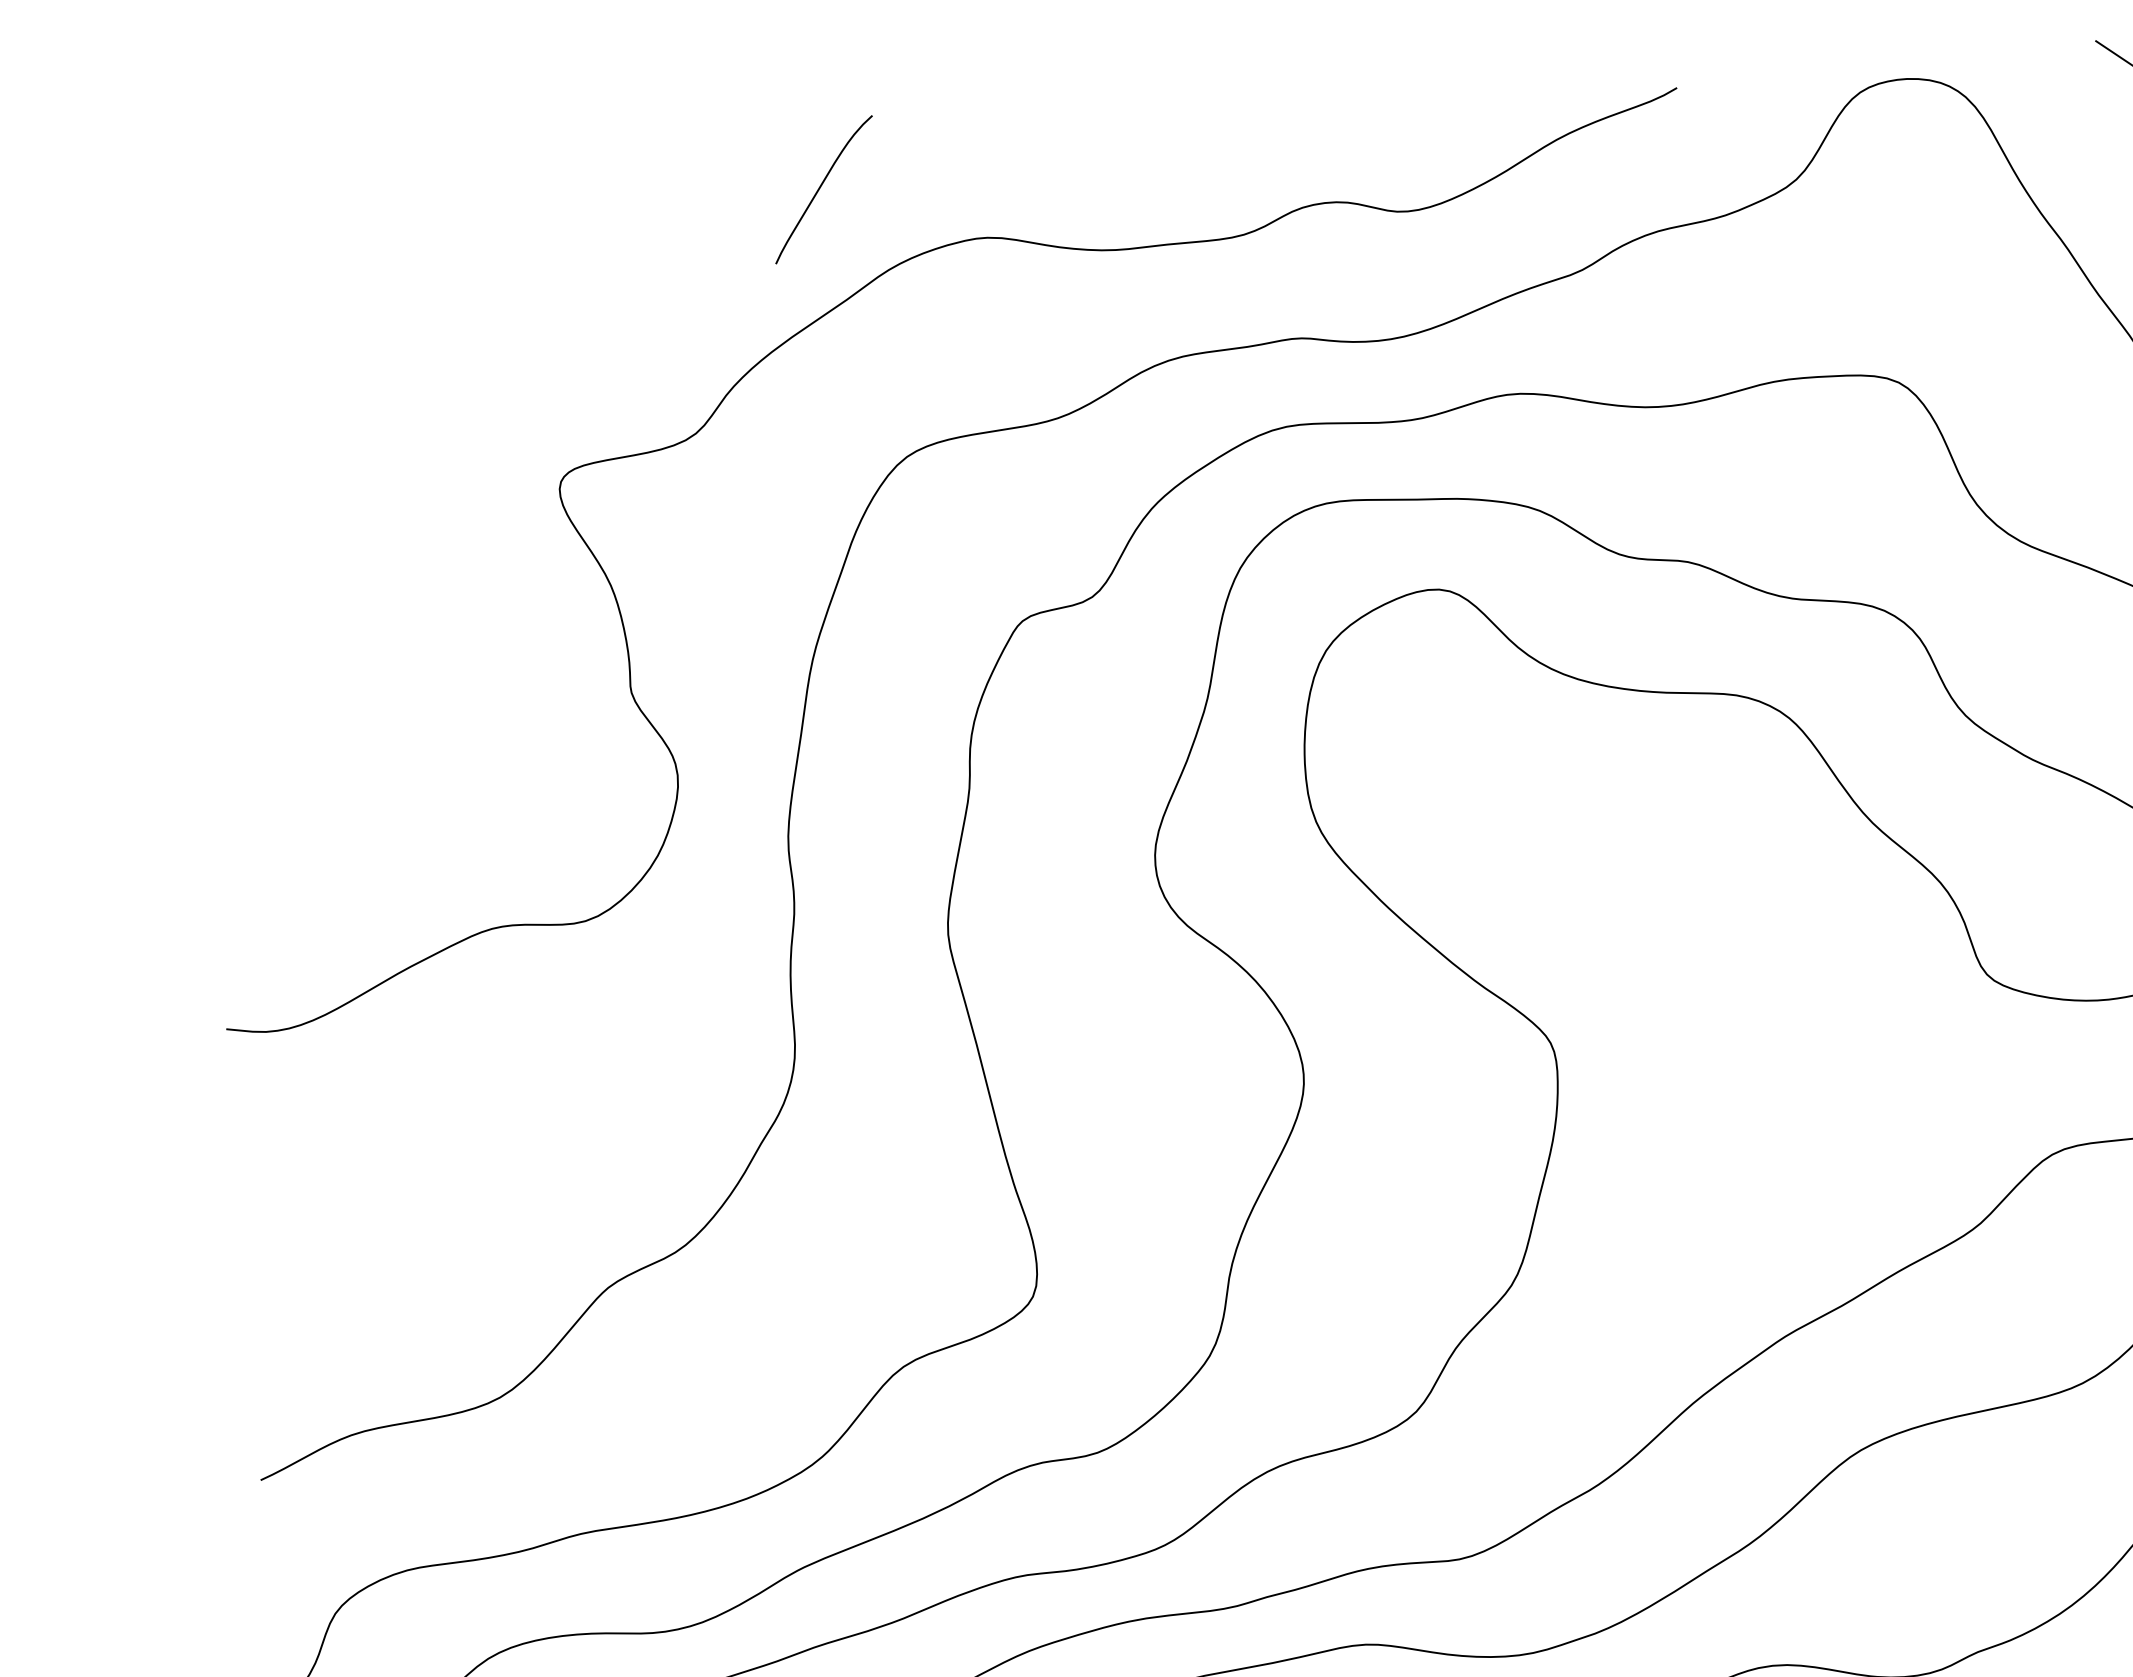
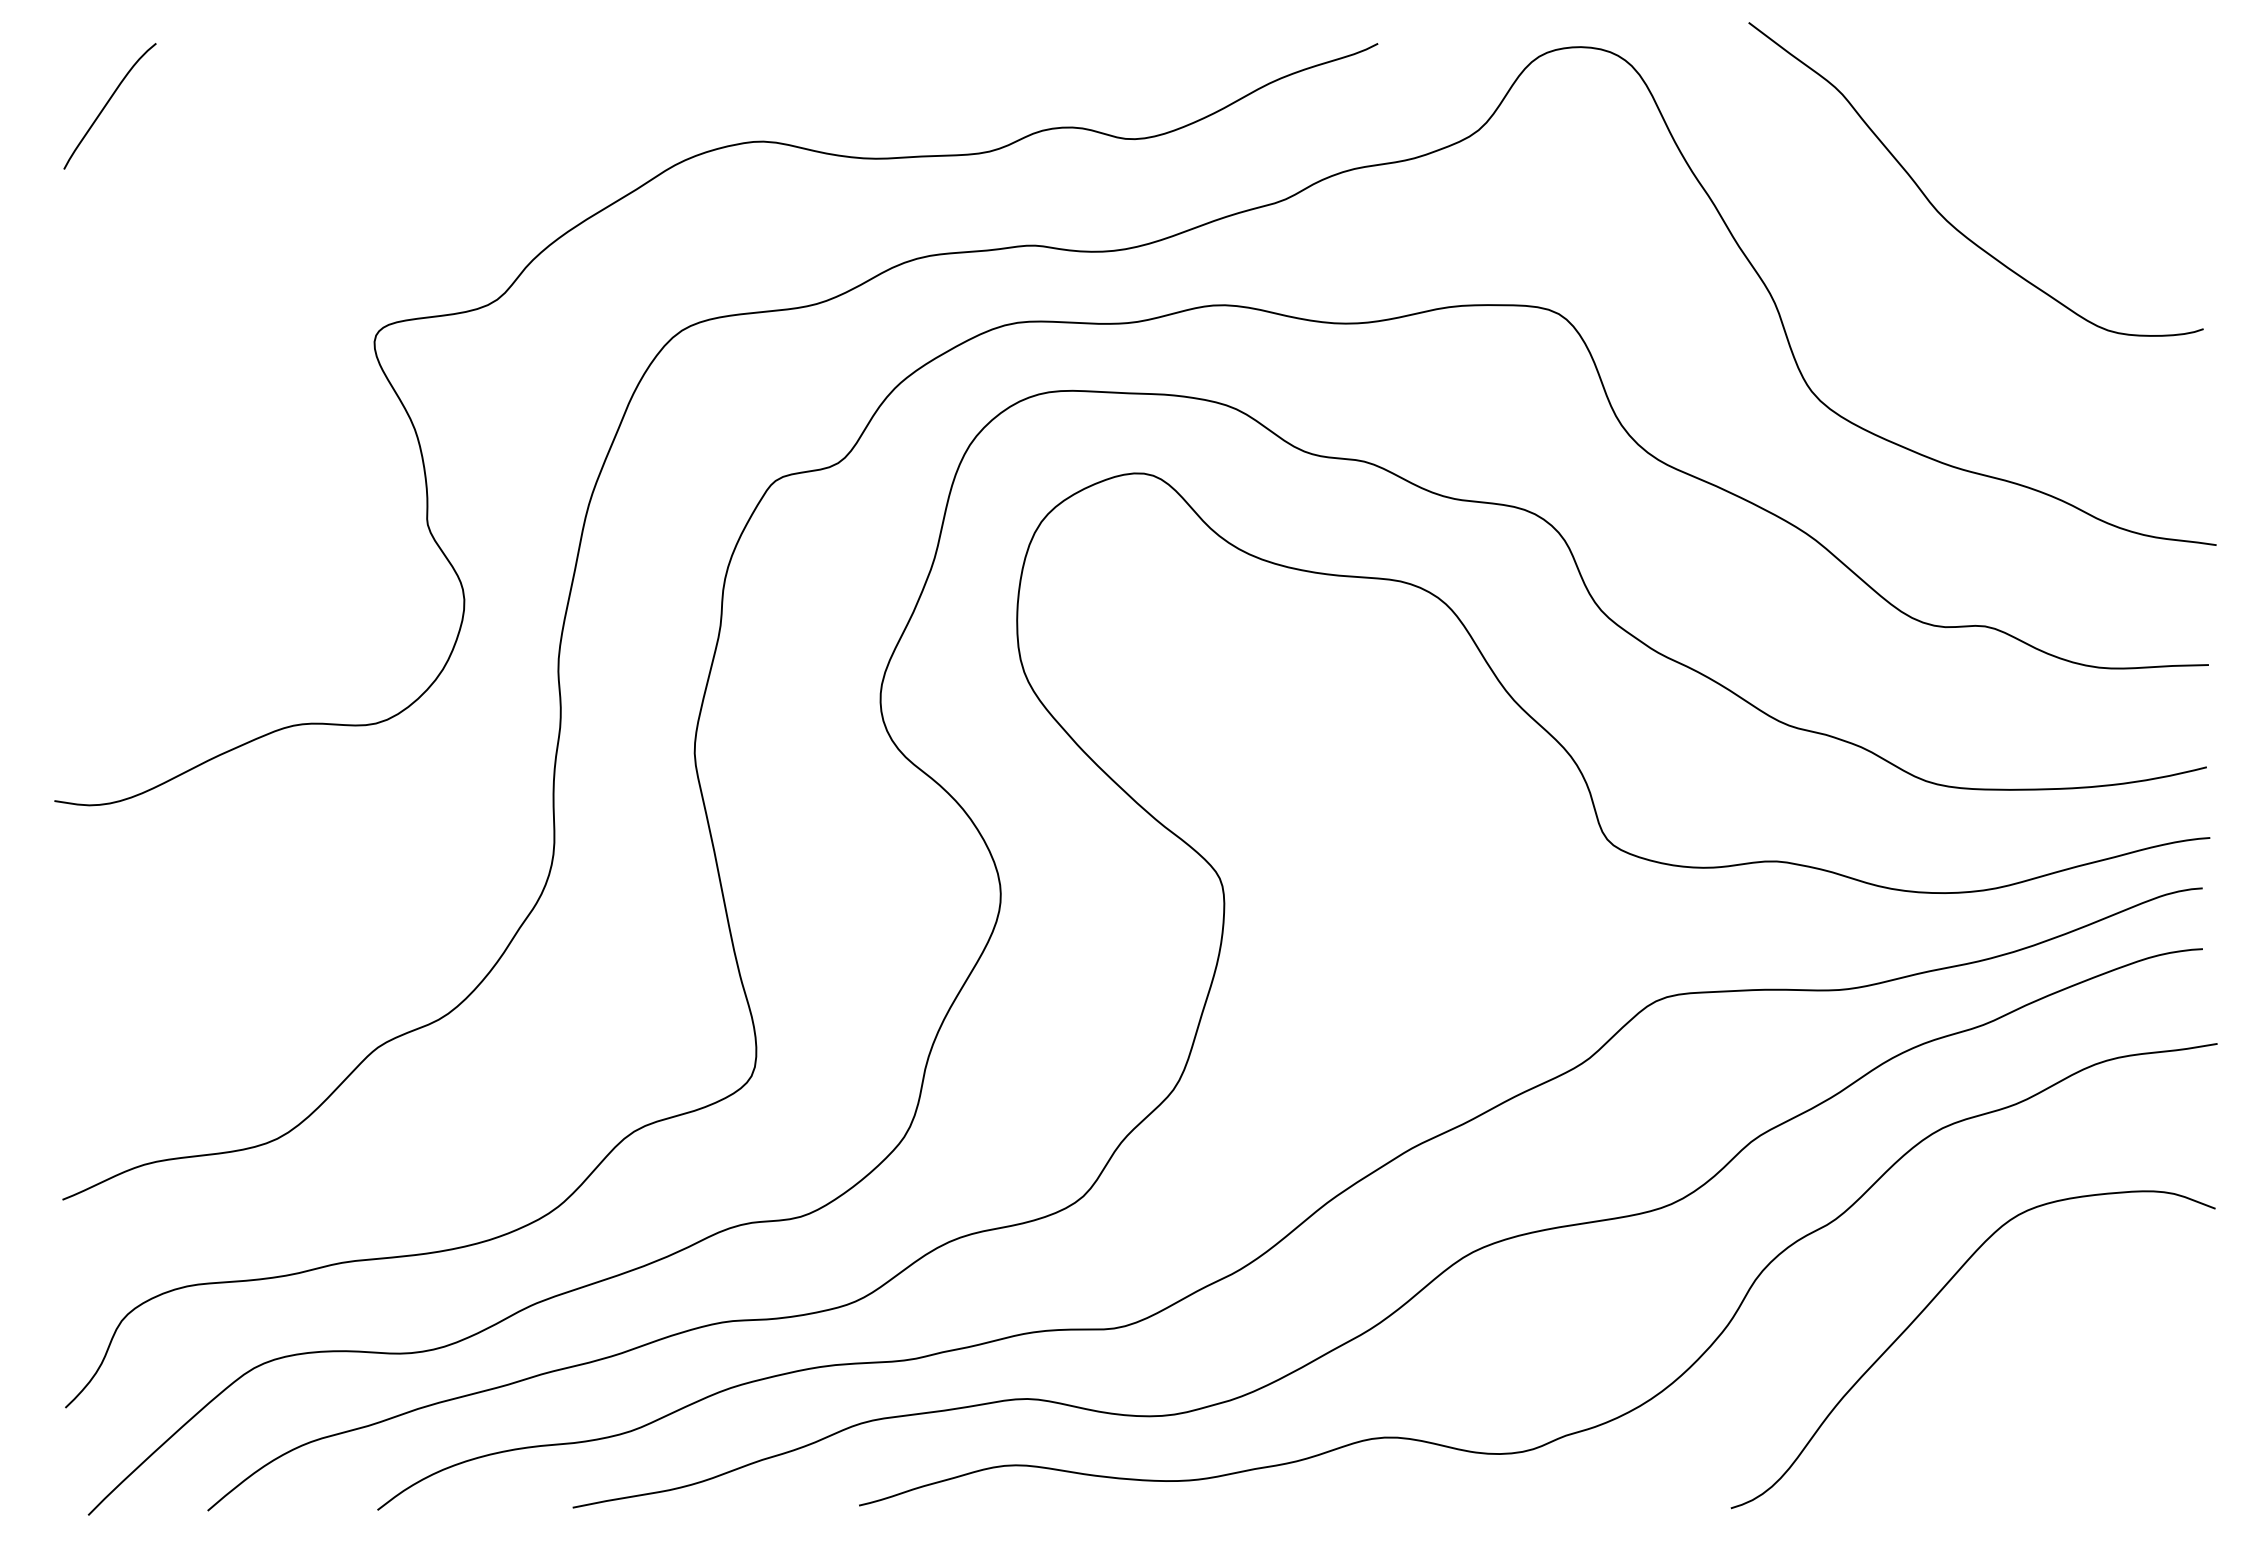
curve: (821, 187) -> (107, 104), moved

